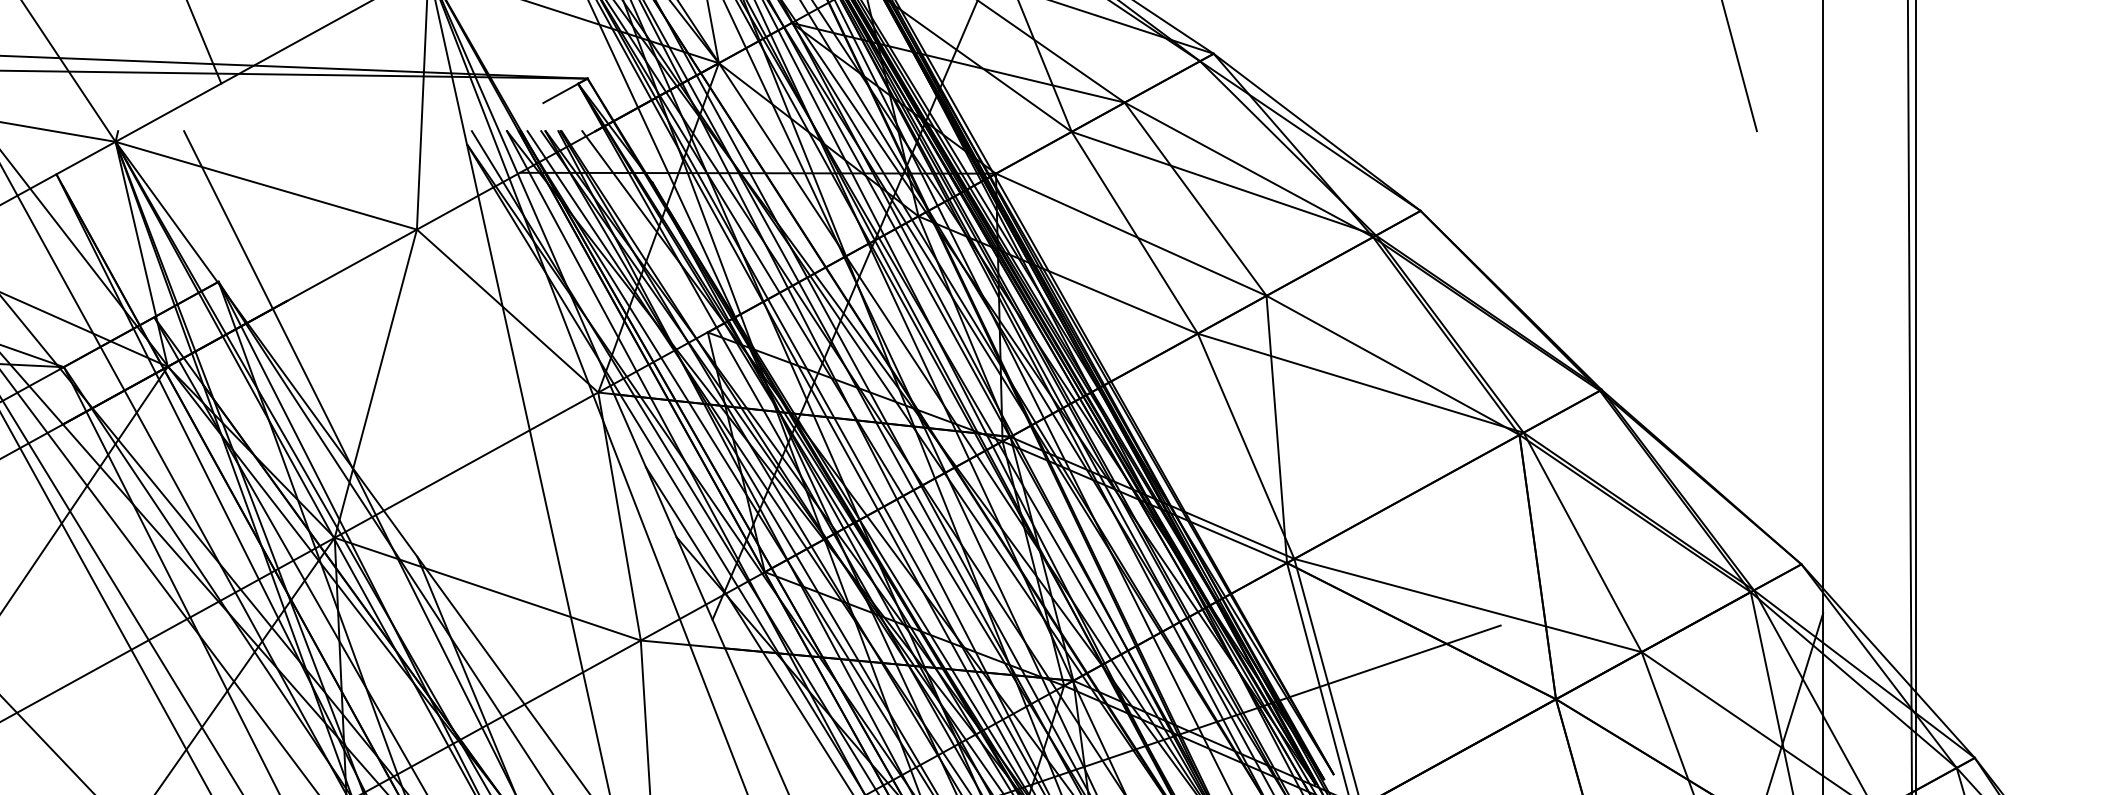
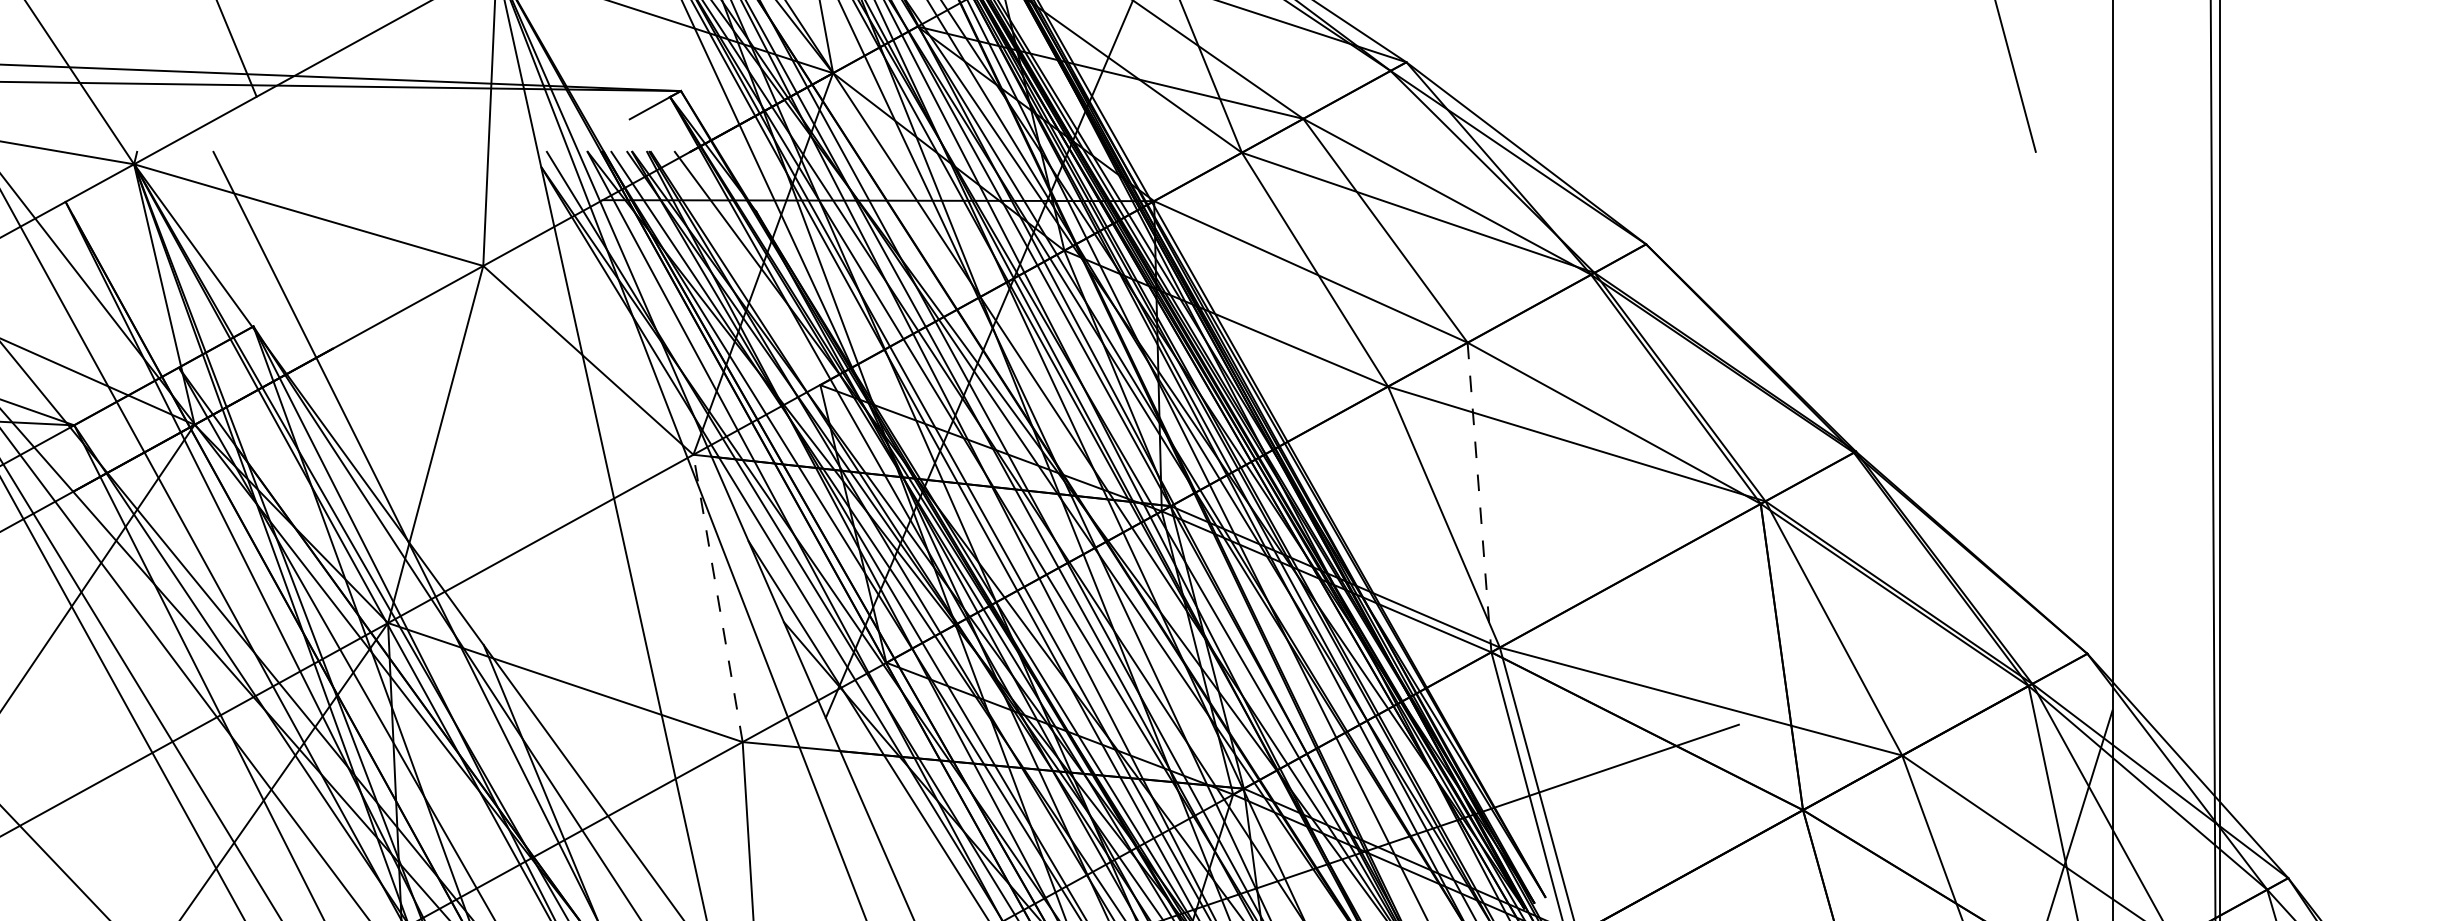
line: (1276, 430) -> (1479, 498), solid -> dashed
line: (619, 516) -> (718, 598), solid -> dashed

